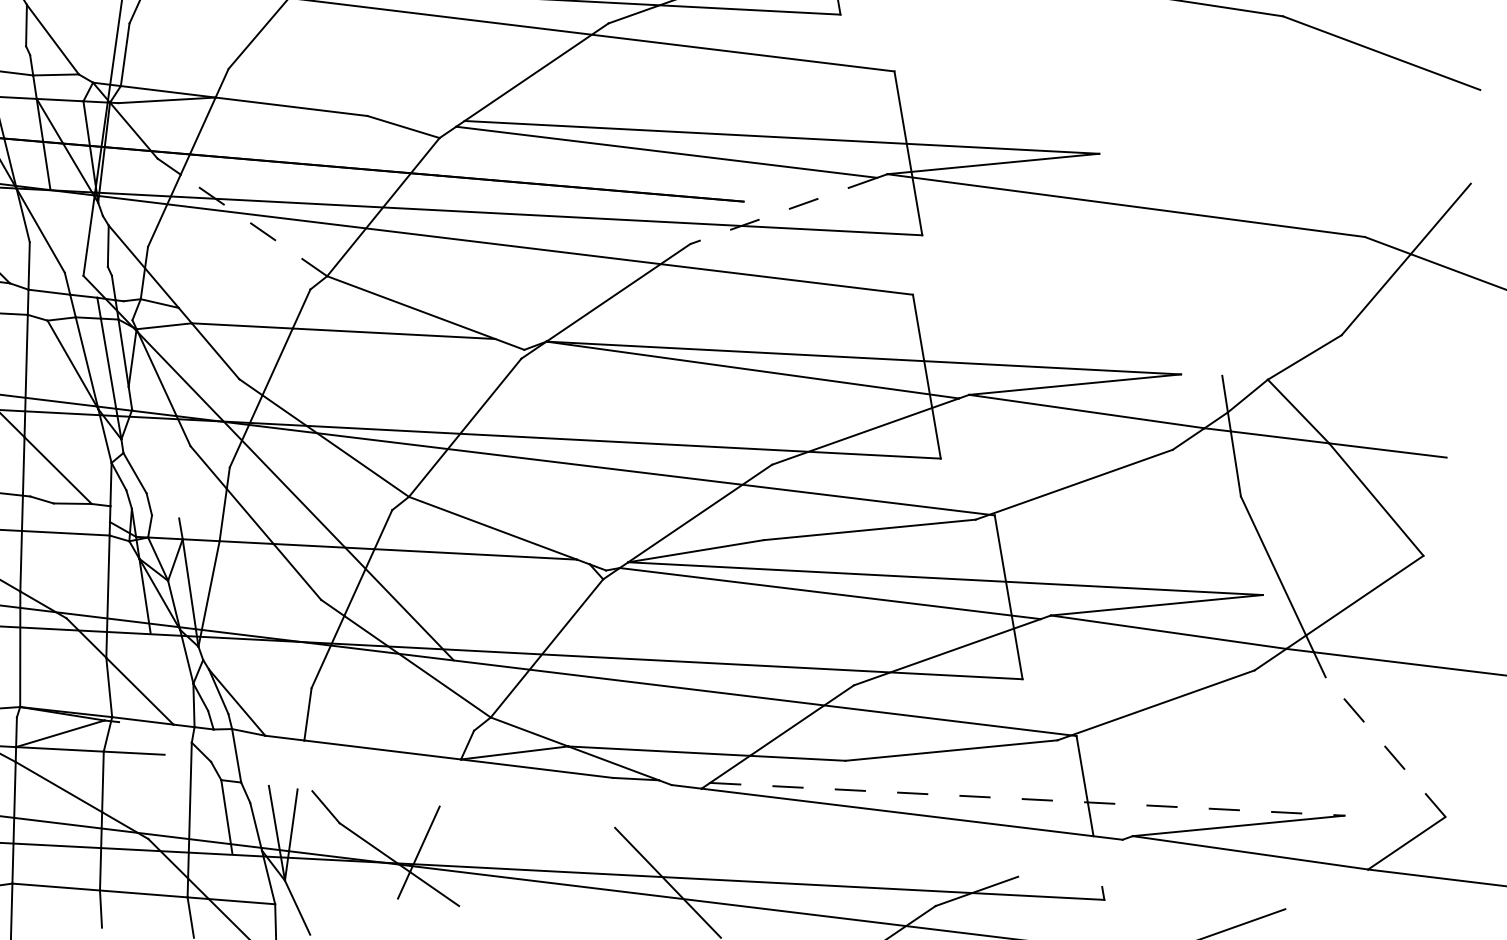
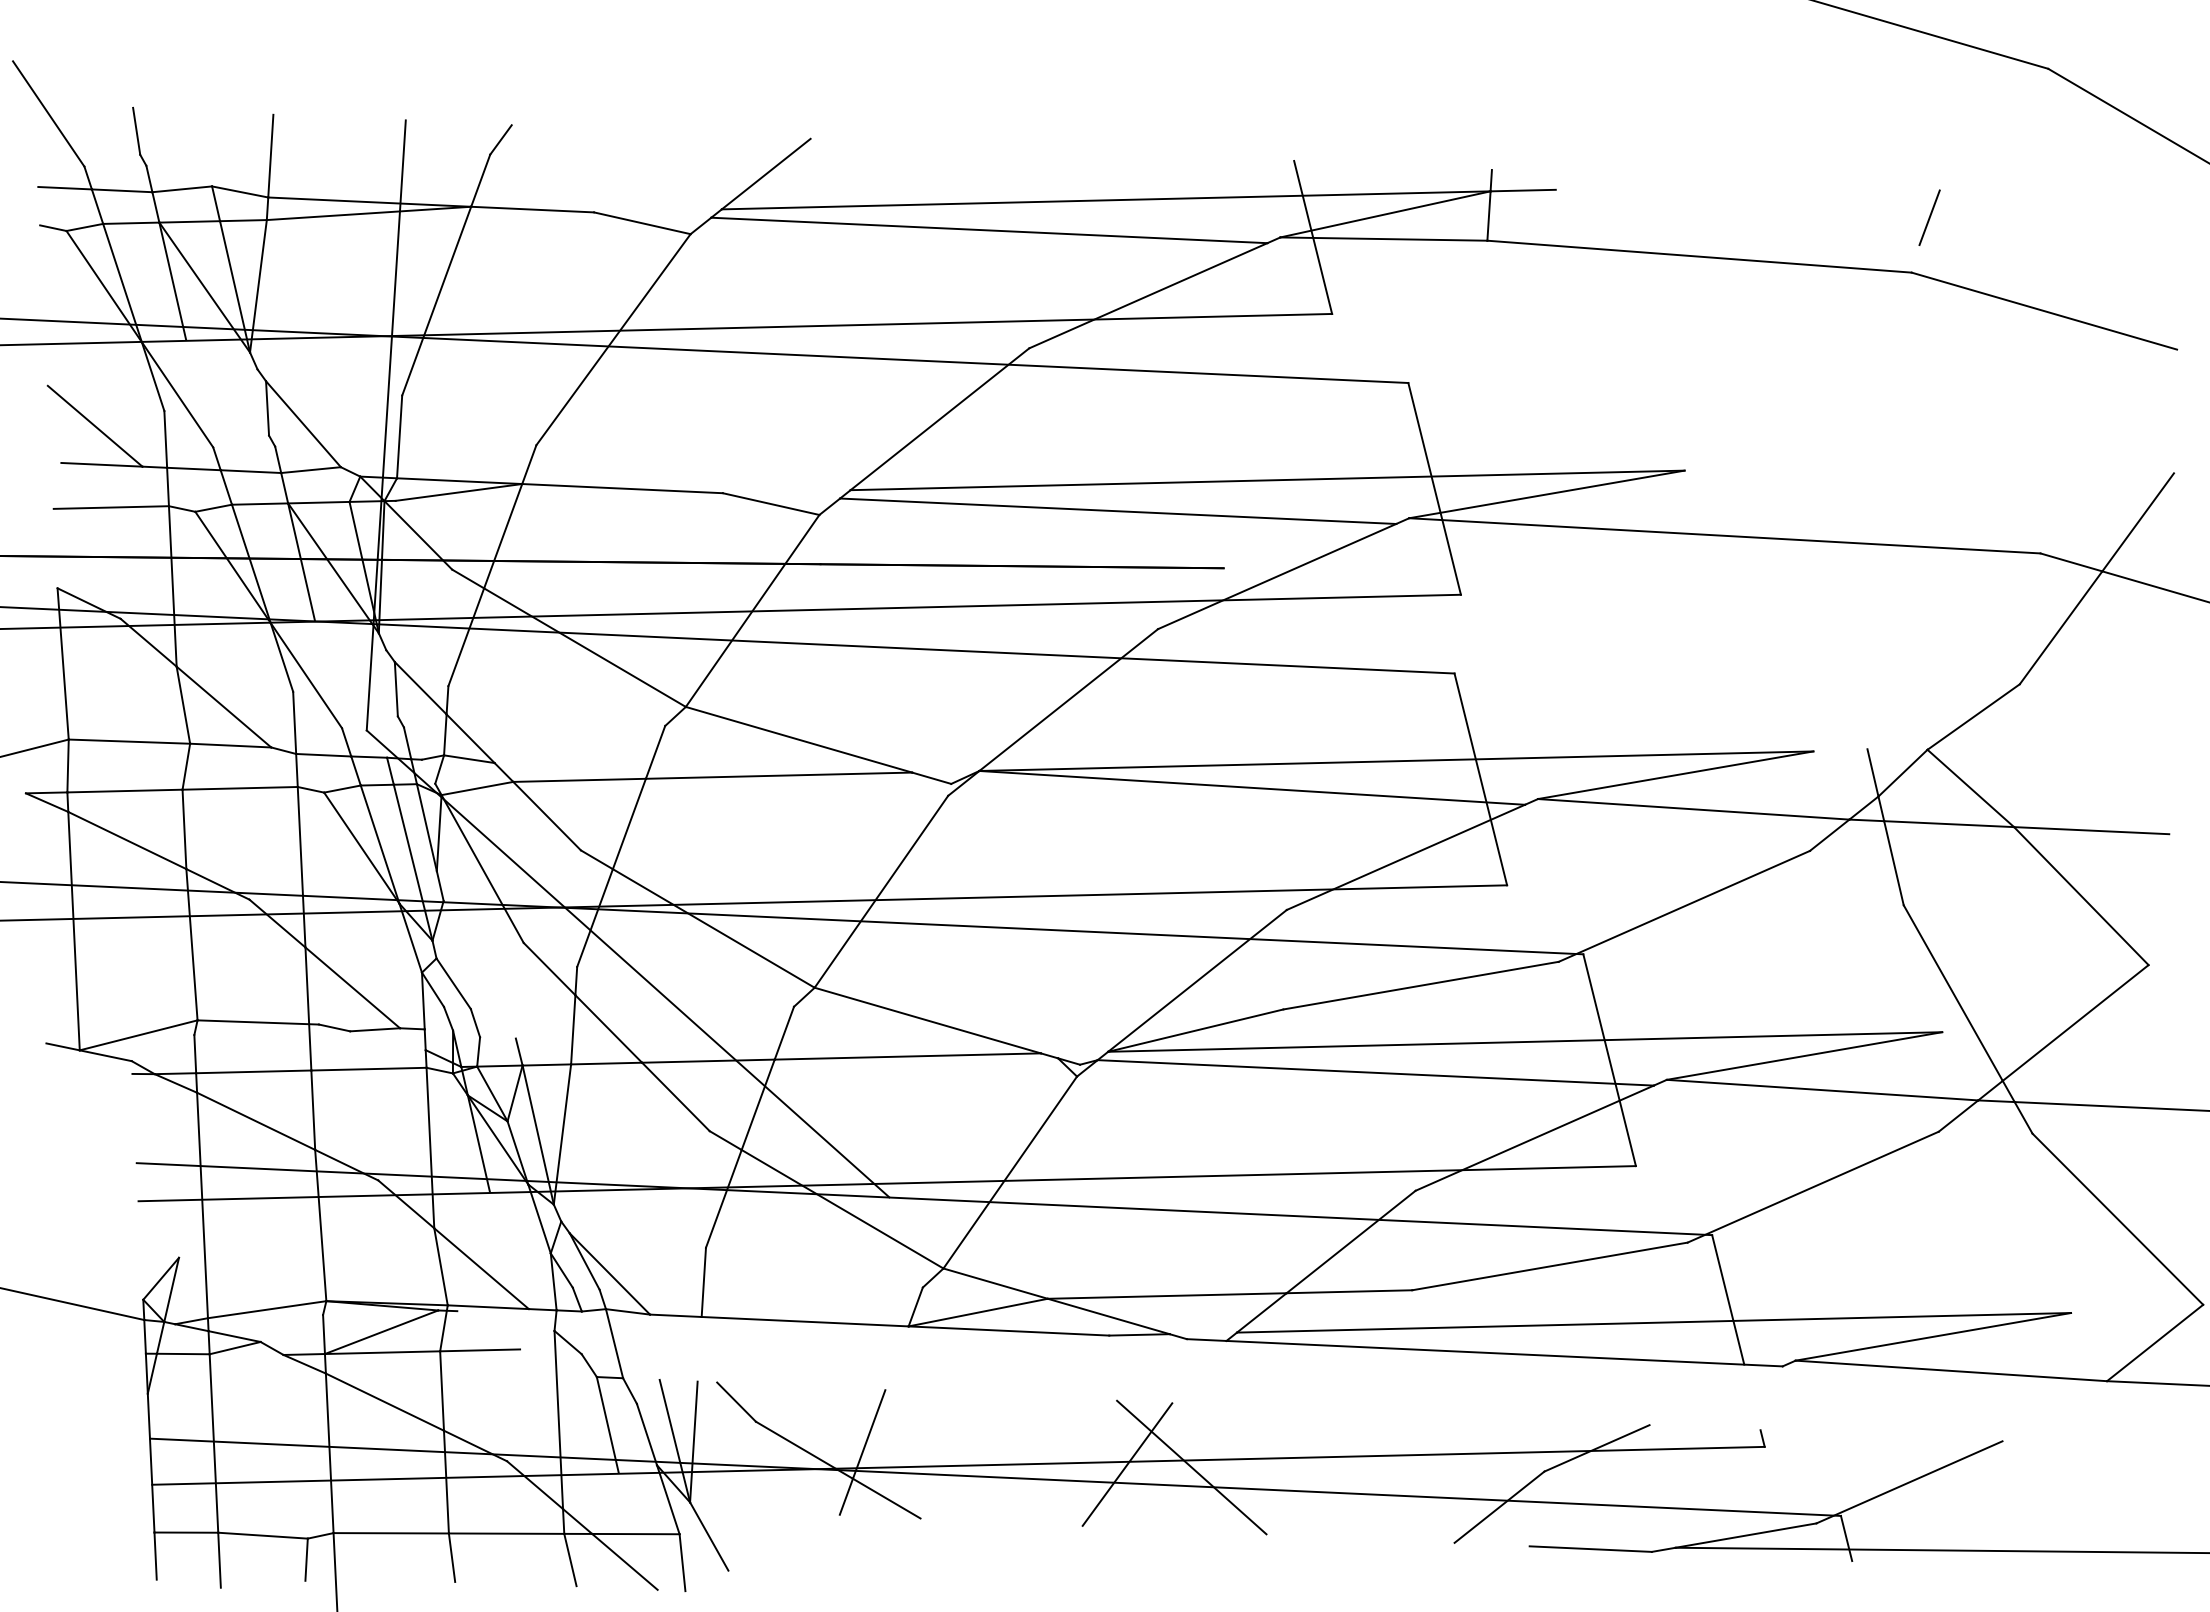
line: (783, 210) -> (1276, 576), dashed -> solid
line: (254, 225) -> (585, 647), dashed -> solid
line: (1385, 747) -> (2117, 1219), dashed -> solid
line: (1027, 799) -> (1654, 1322), dashed -> solid
line: (619, 876) -> (1127, 1464), added

